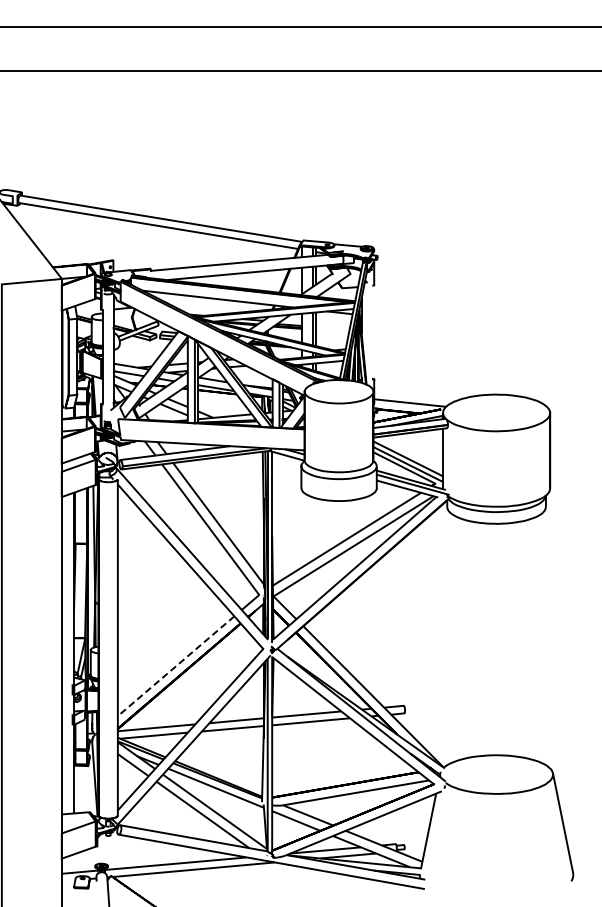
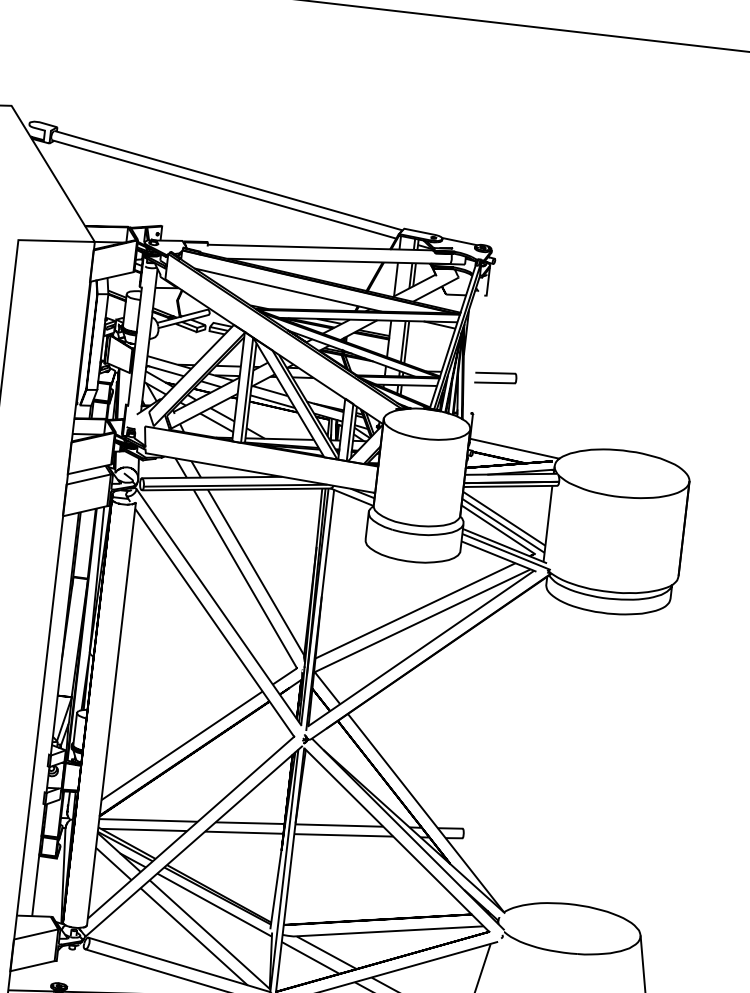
curve: (388, 346) -> (495, 374), added
line: (176, 666) -> (182, 746), dashed -> solid

